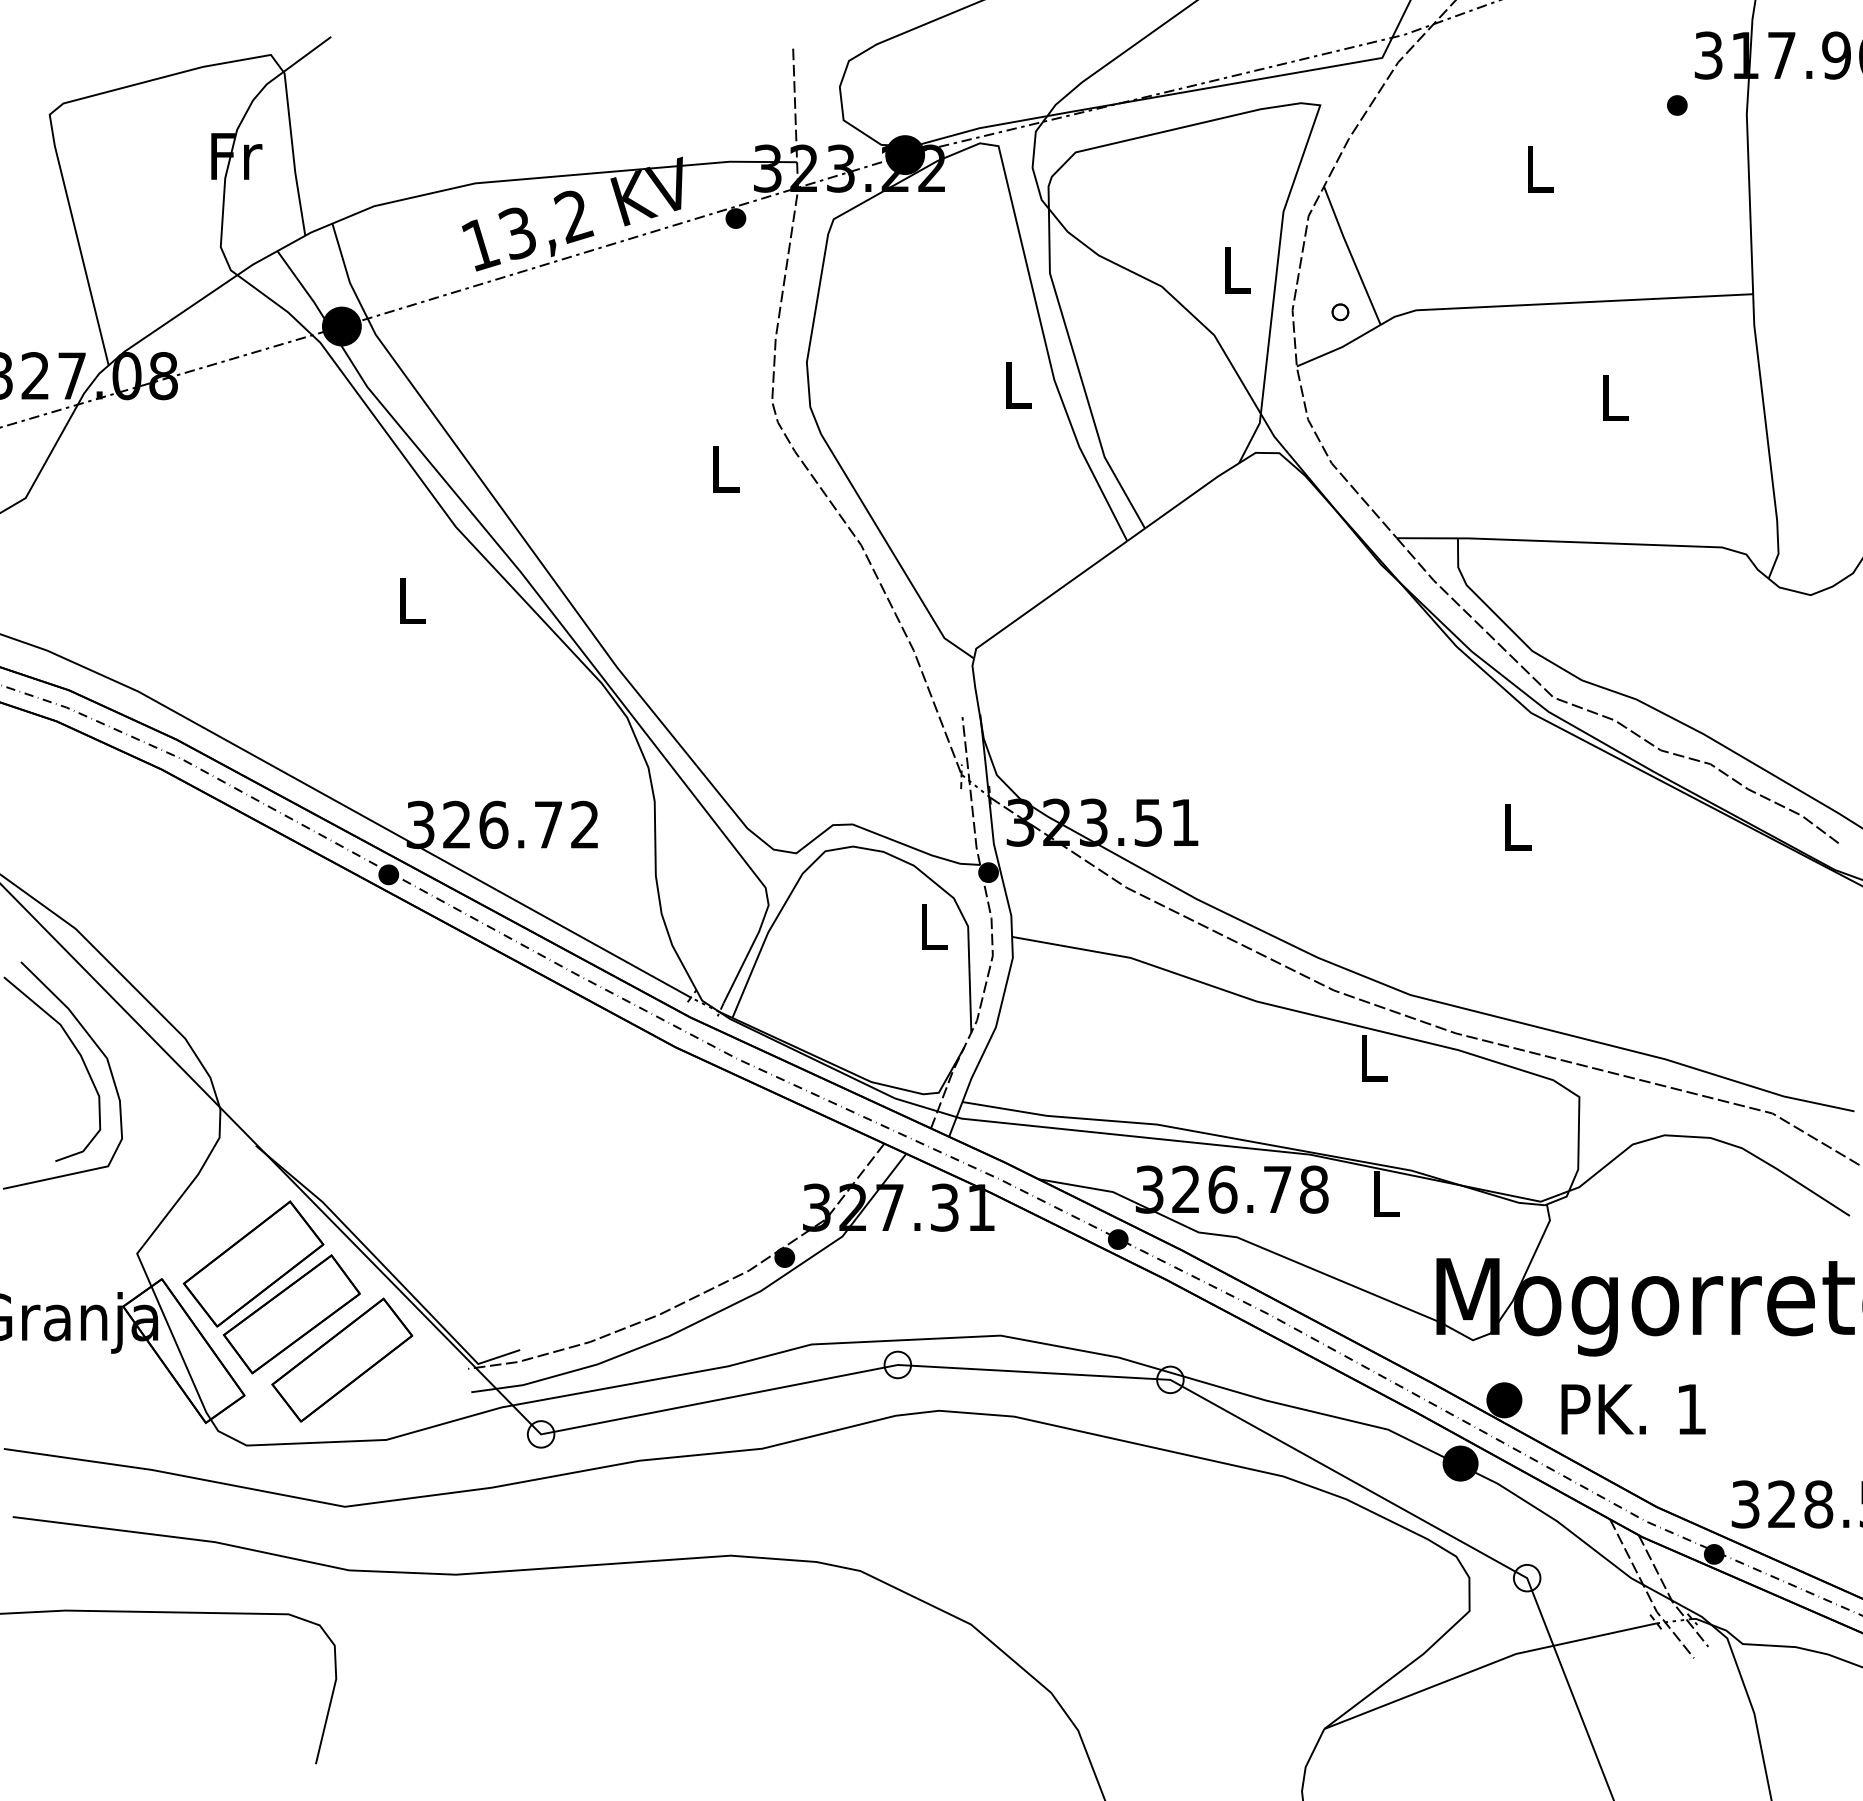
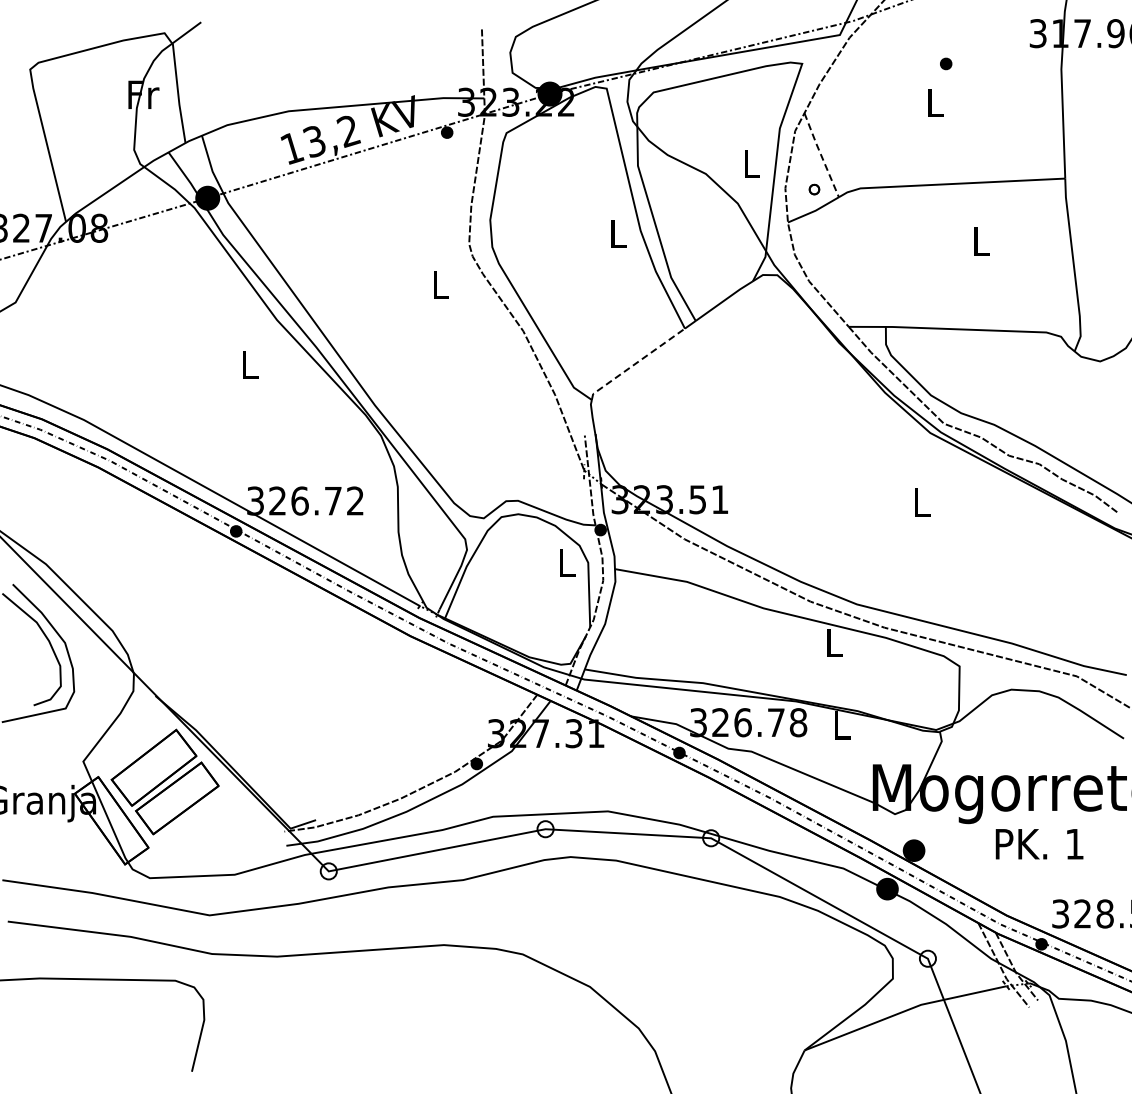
part: (1677, 104) -> (946, 63), moved
line: (1352, 256) -> (821, 155), solid -> dashed
line: (1047, 598) -> (636, 363), solid -> dashed
part: (341, 1358) -> (207, 825), removed
text: (1633, 1409) -> (1039, 844), moved

